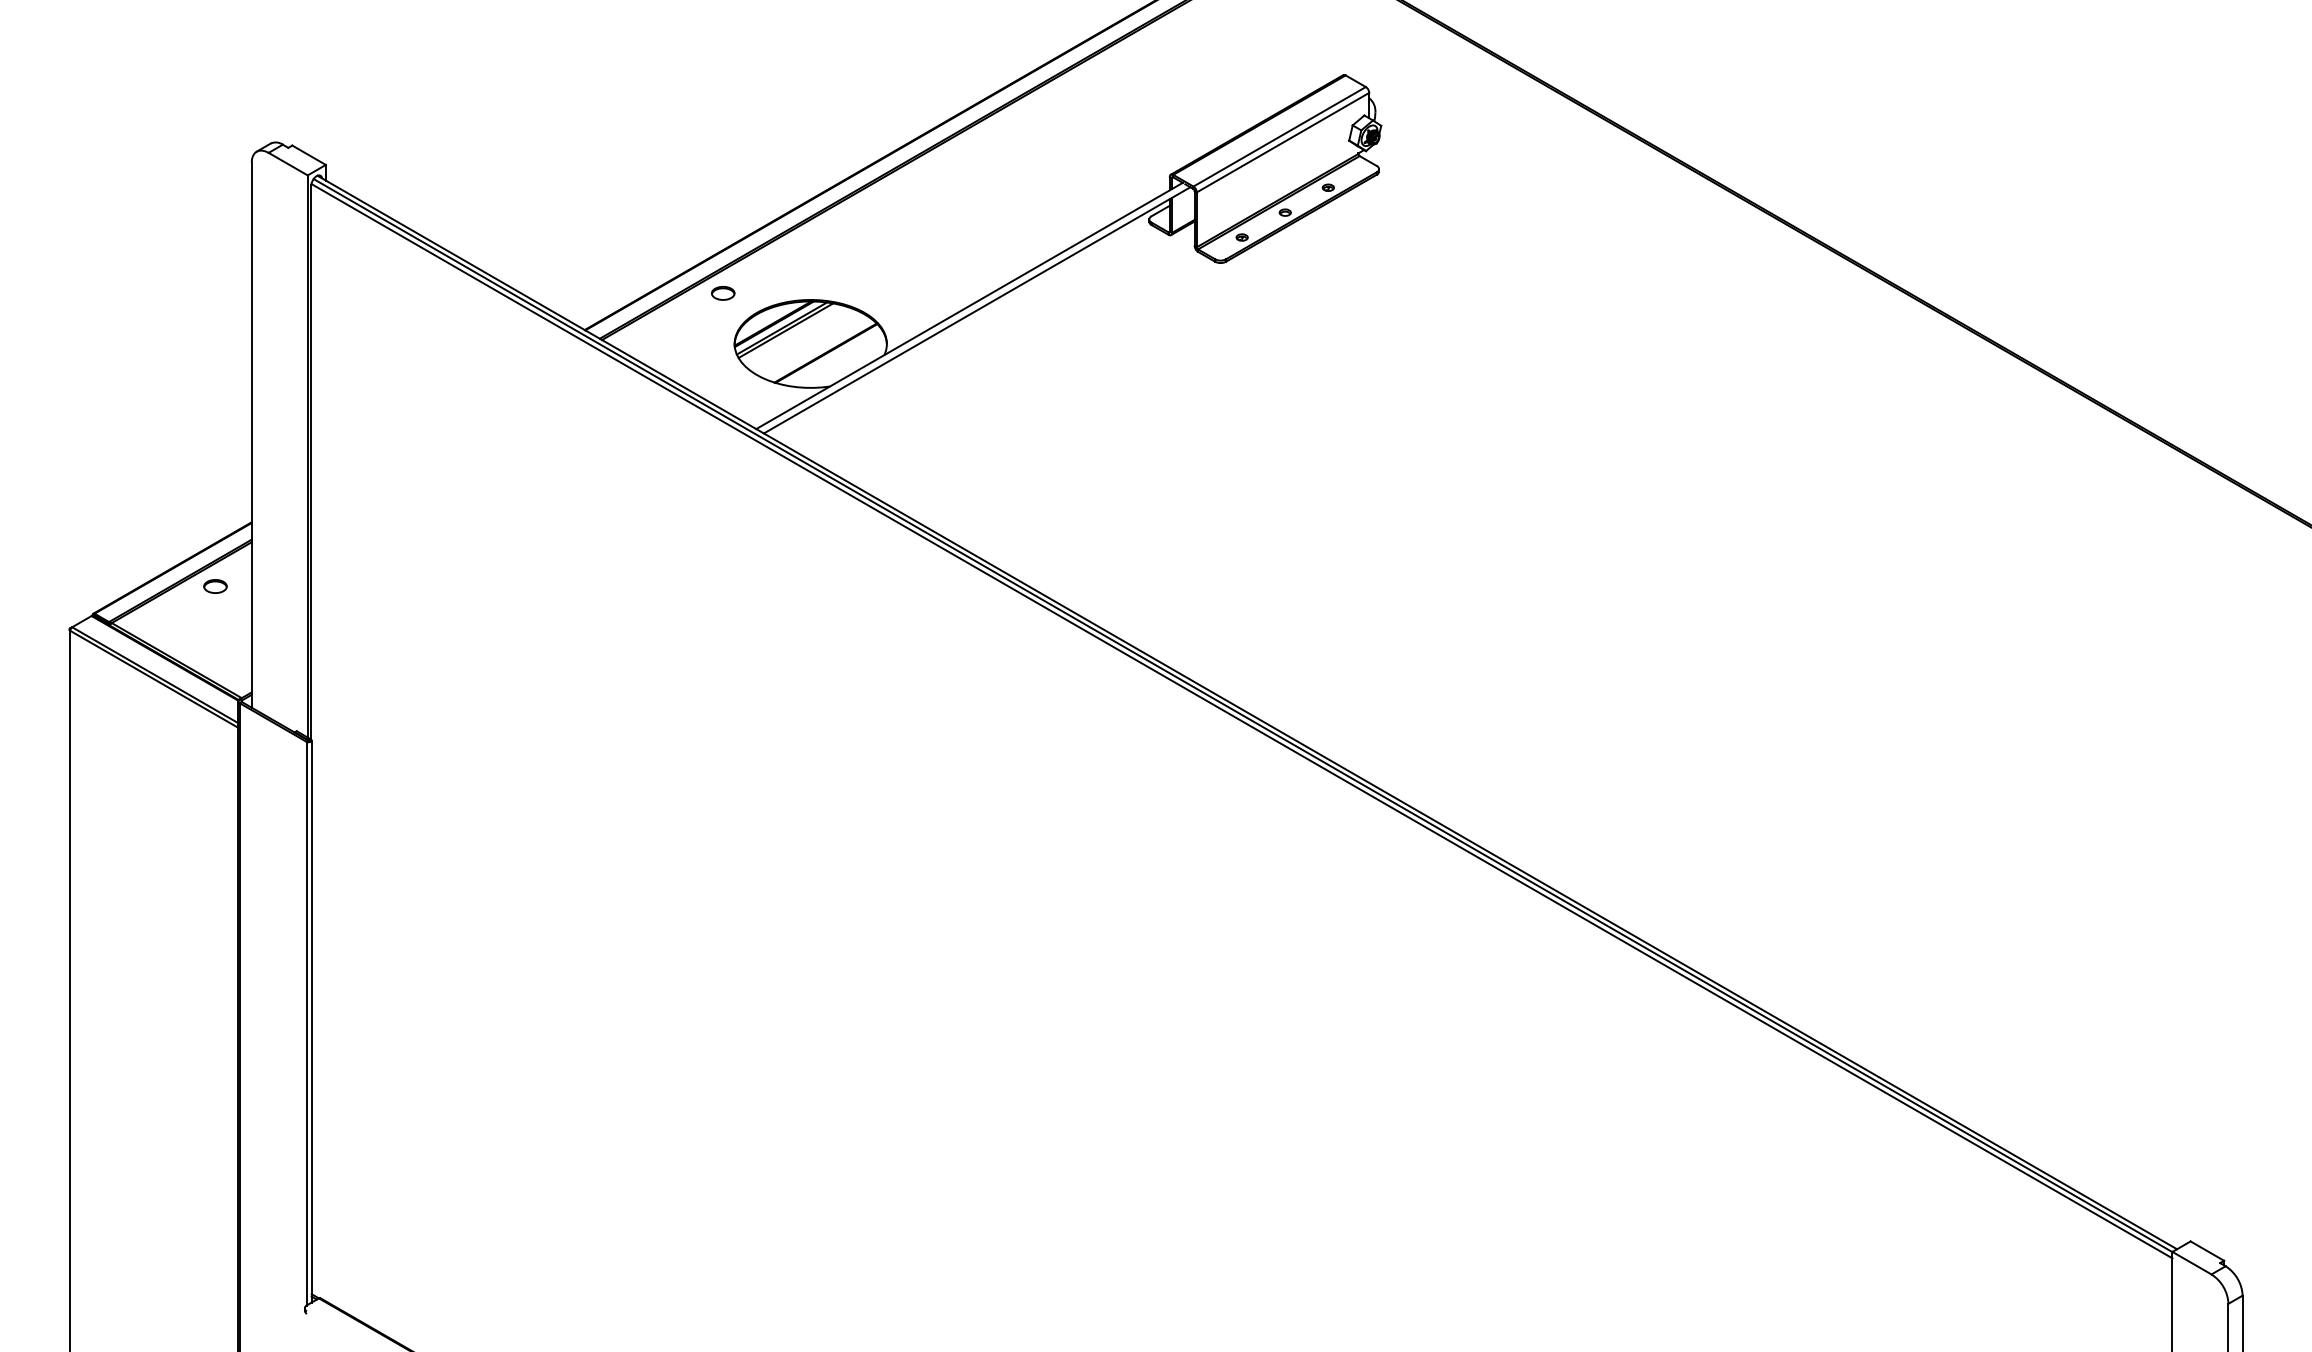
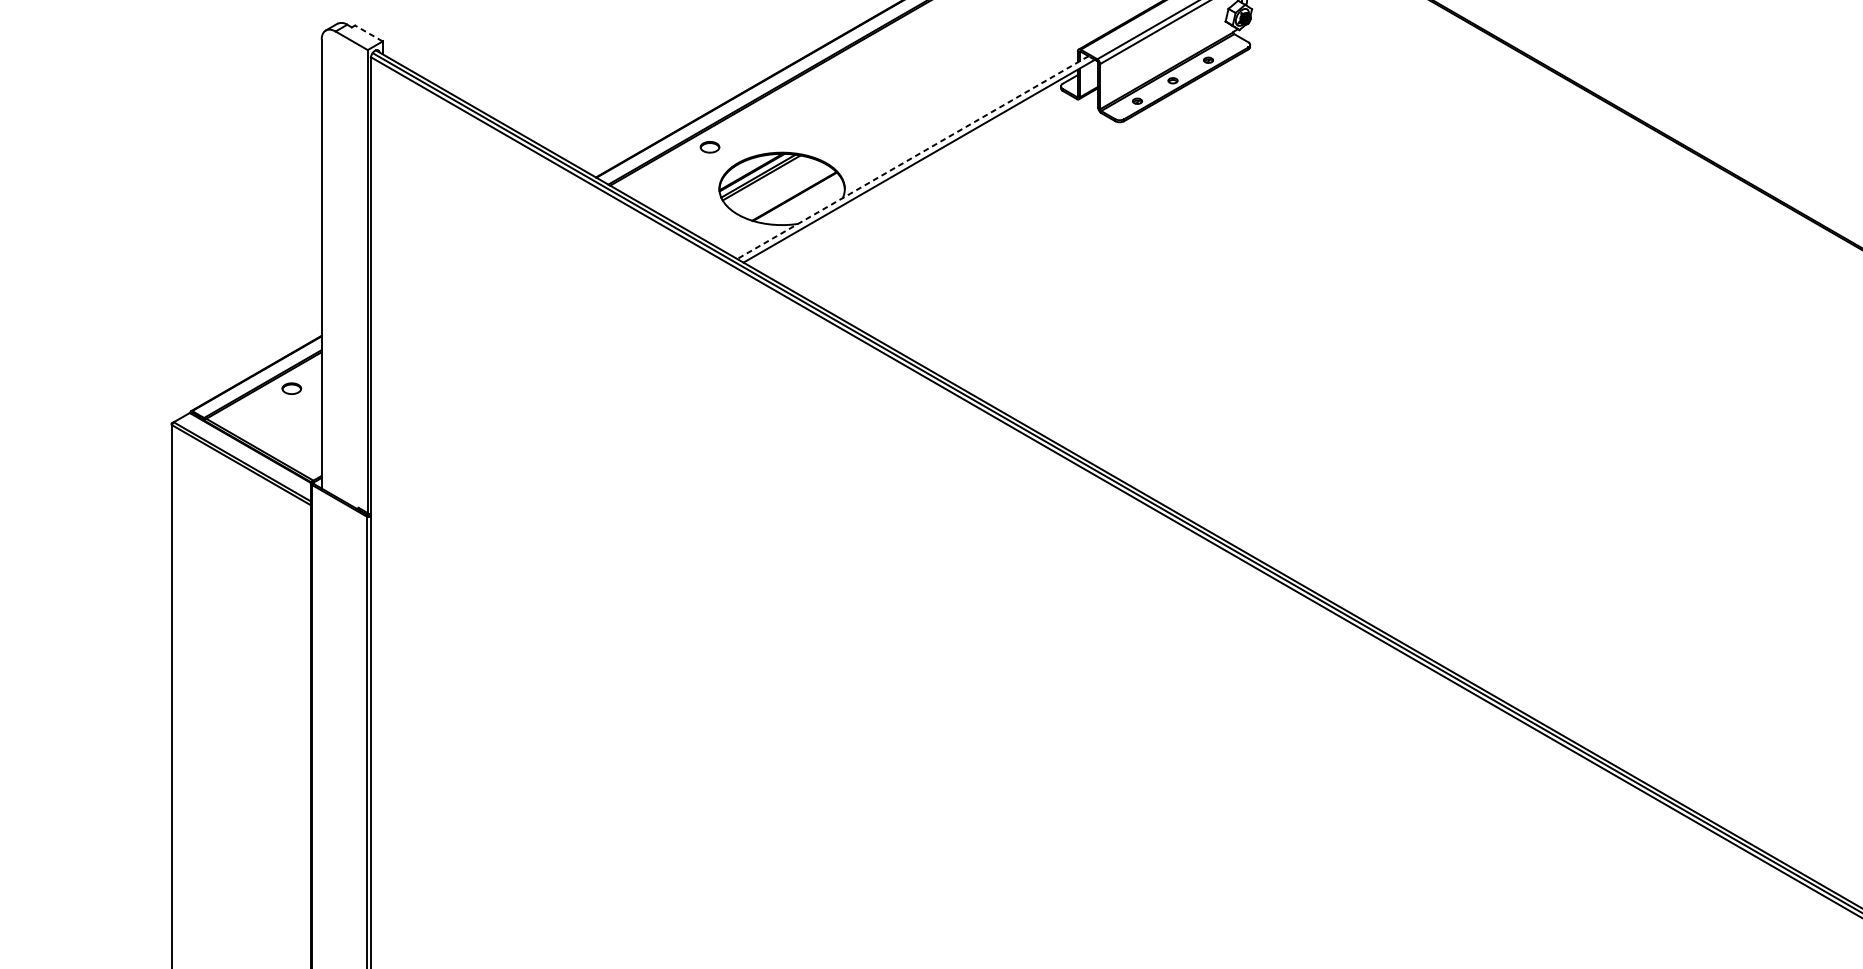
line: (308, 155) -> (368, 33), solid -> dashed
line: (969, 306) -> (912, 158), solid -> dashed

